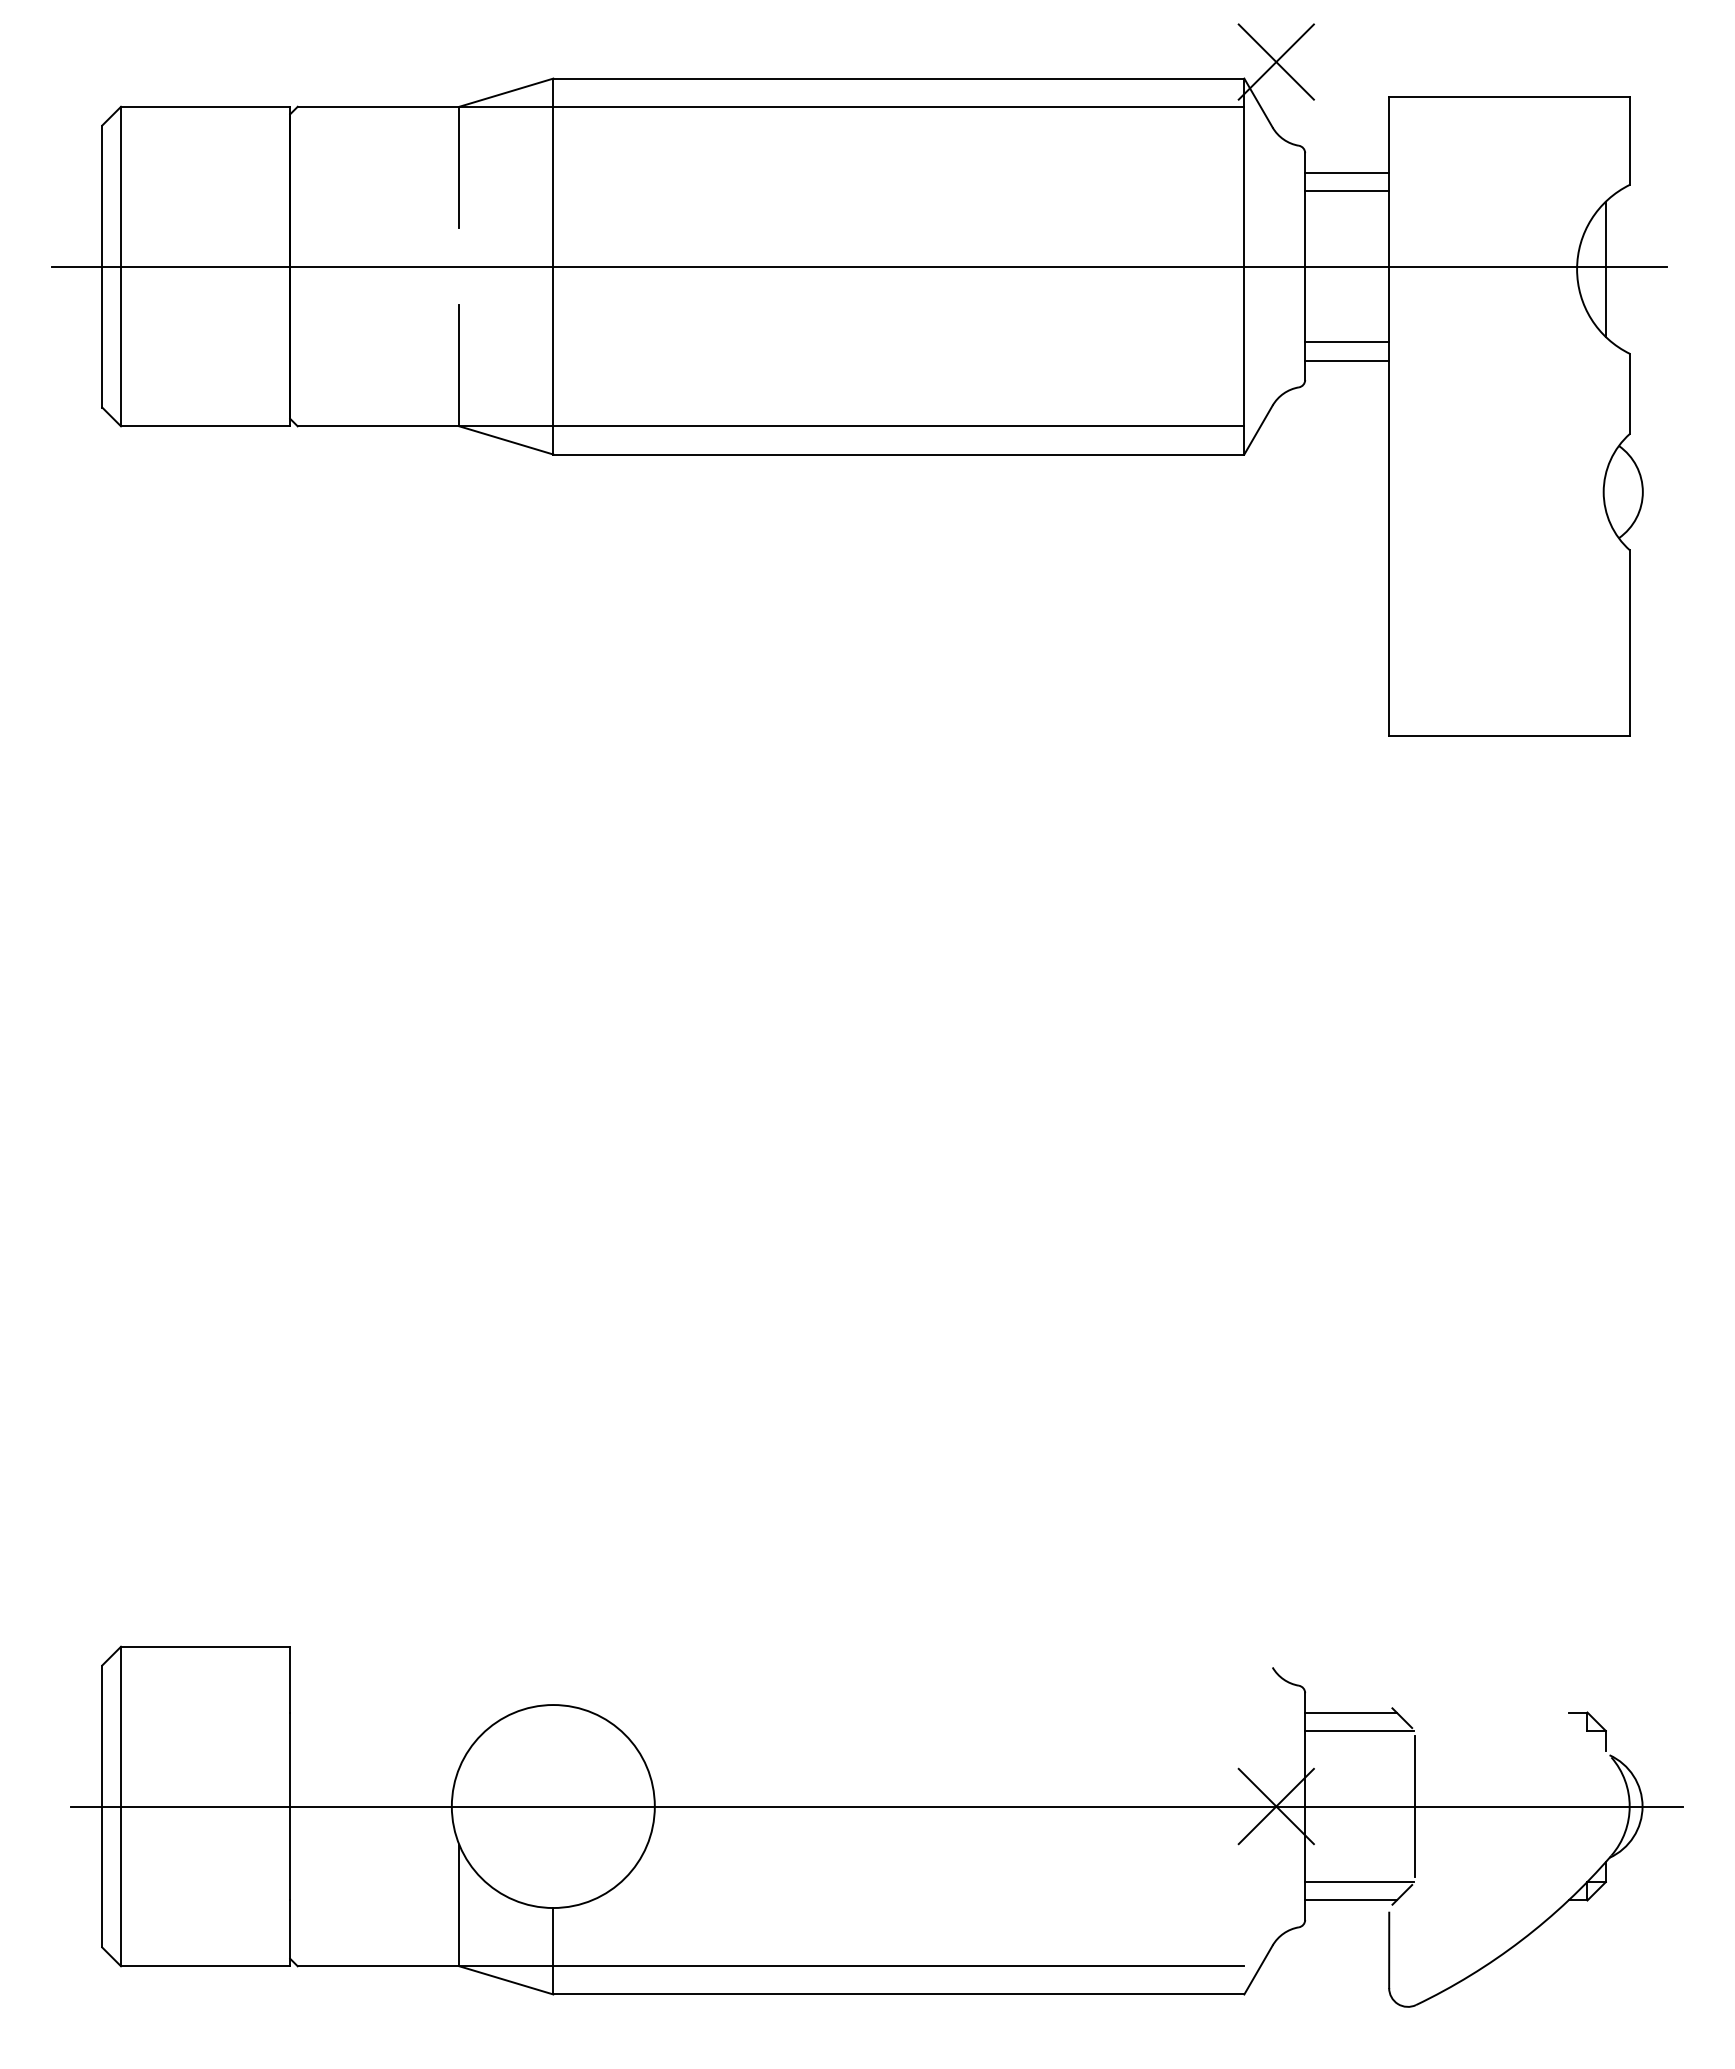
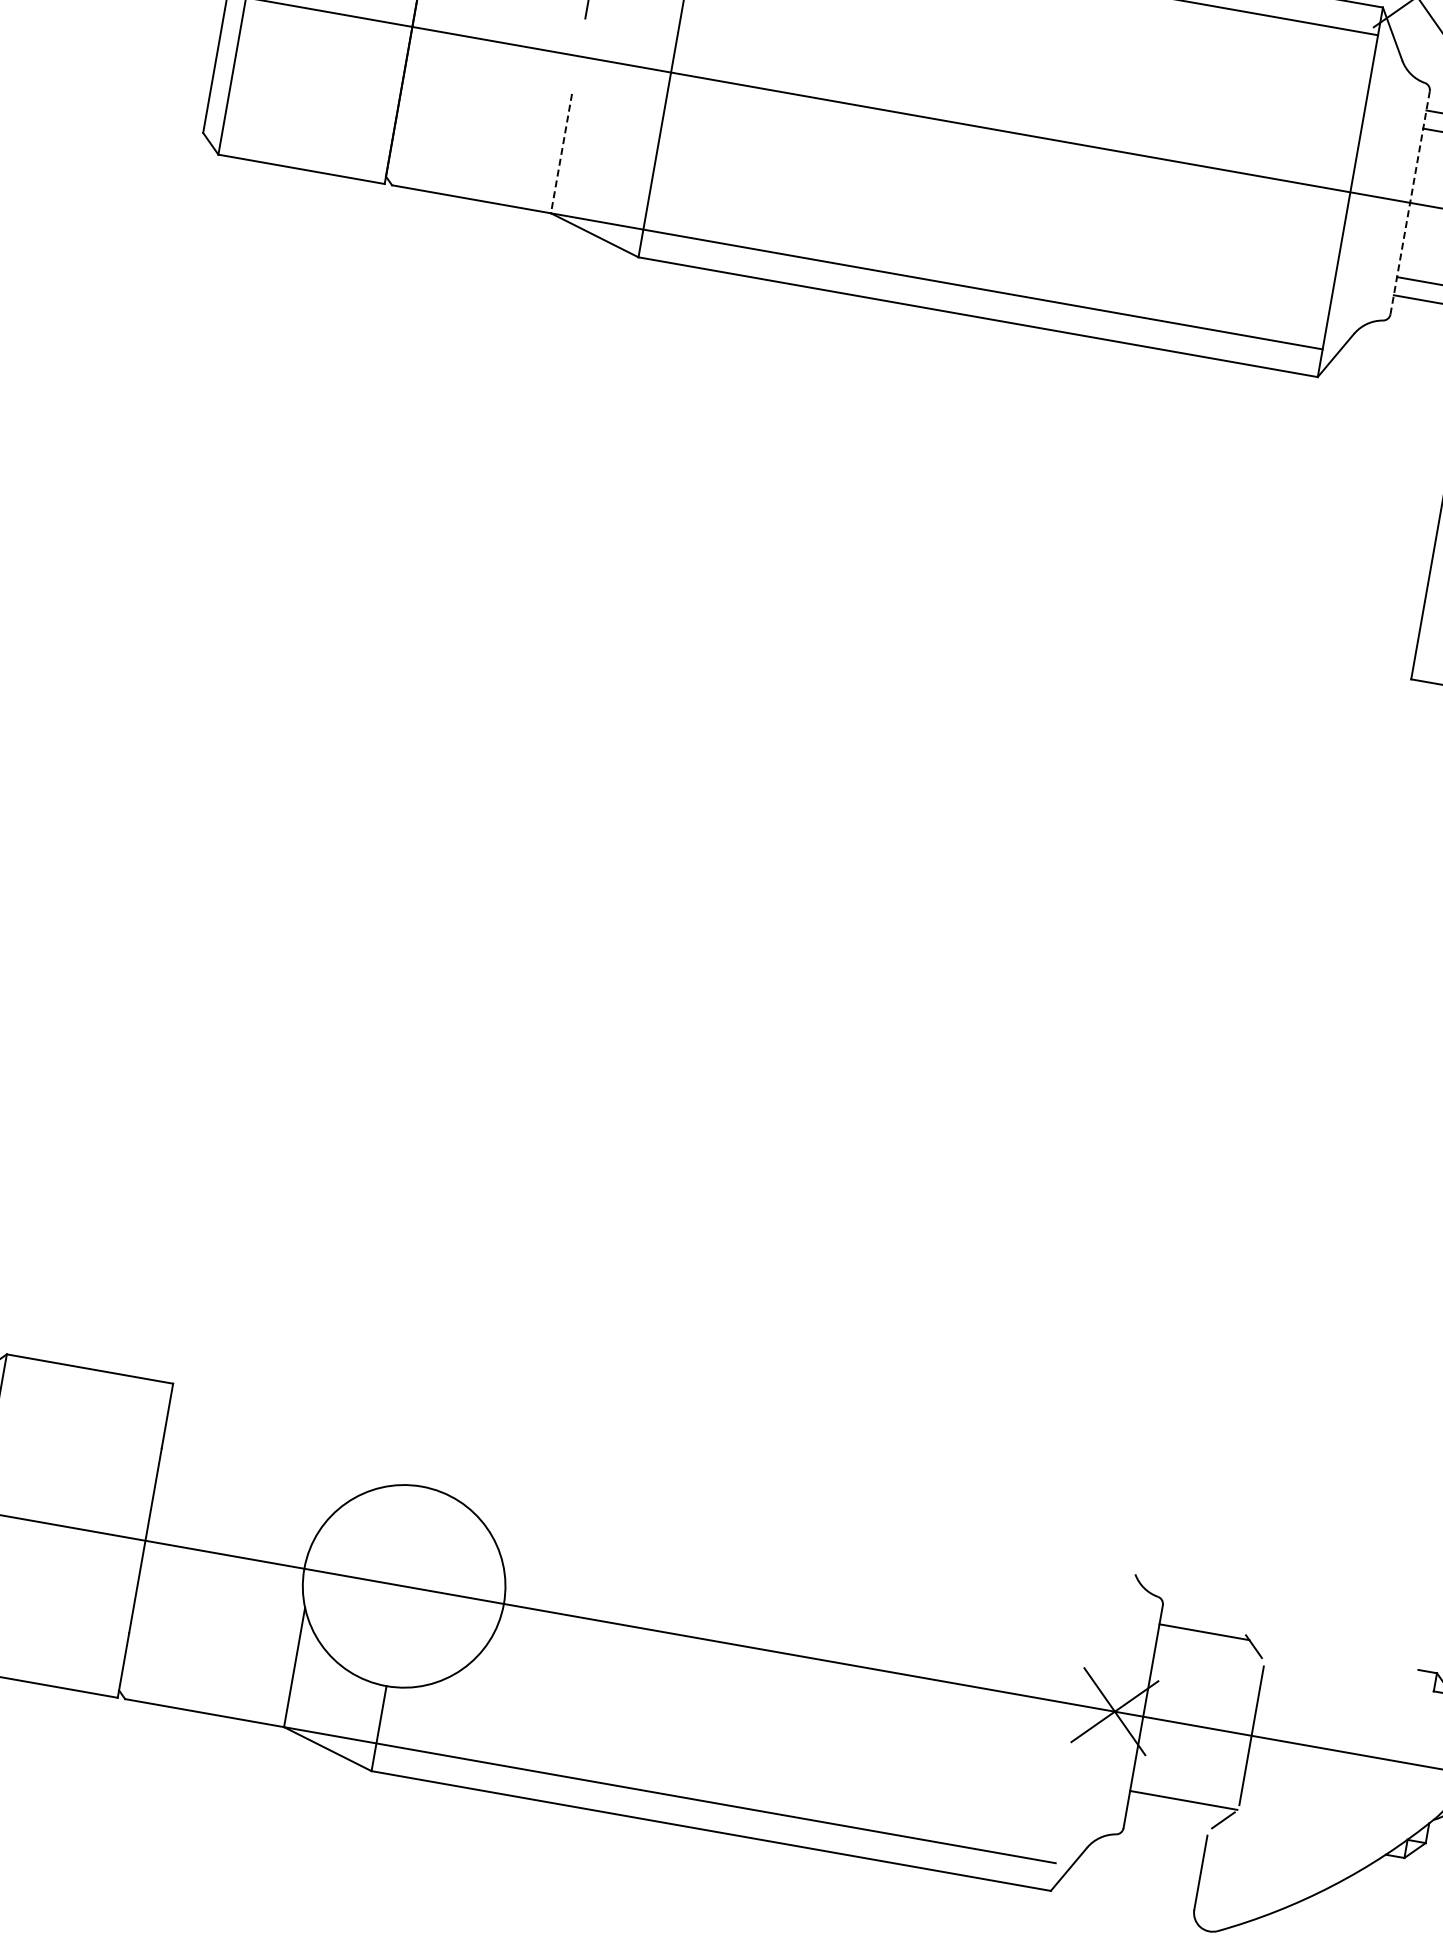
line: (1305, 267) -> (1410, 203), solid -> dashed
line: (459, 365) -> (561, 153), solid -> dashed
line: (1359, 1730) -> (1209, 1651), removed
line: (1350, 1900) -> (1171, 1816), removed

